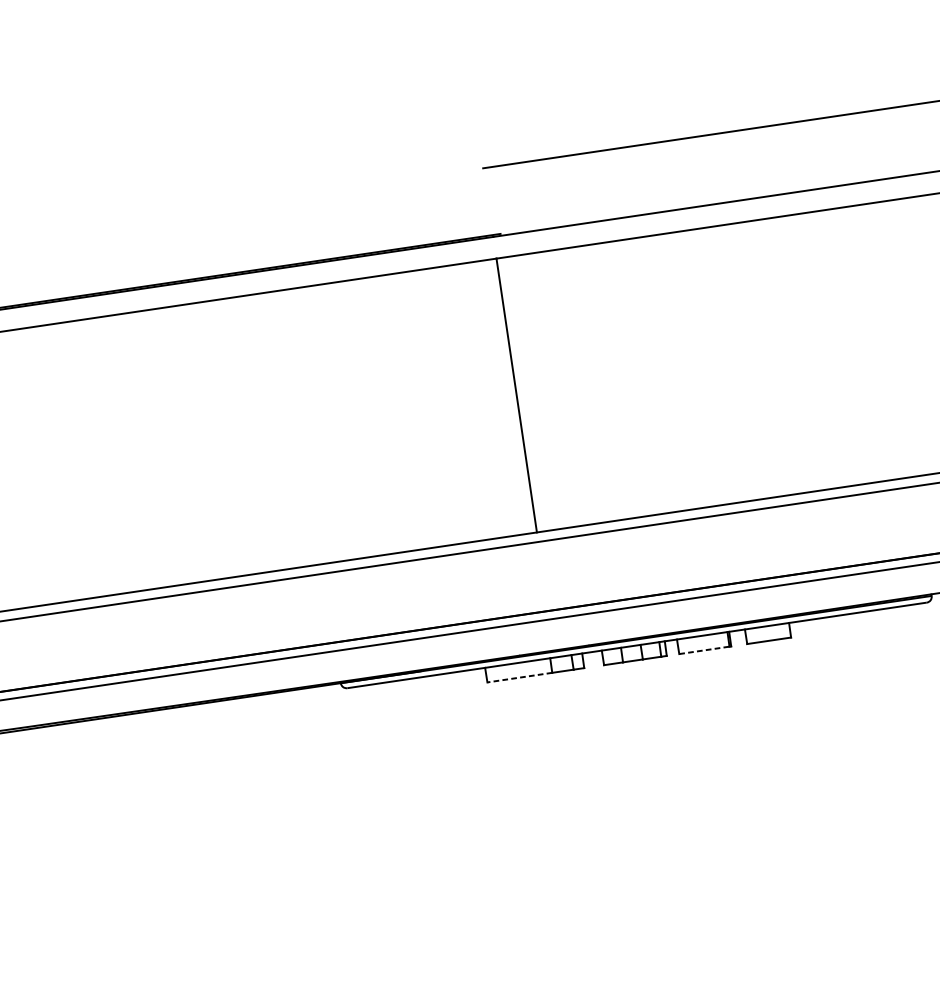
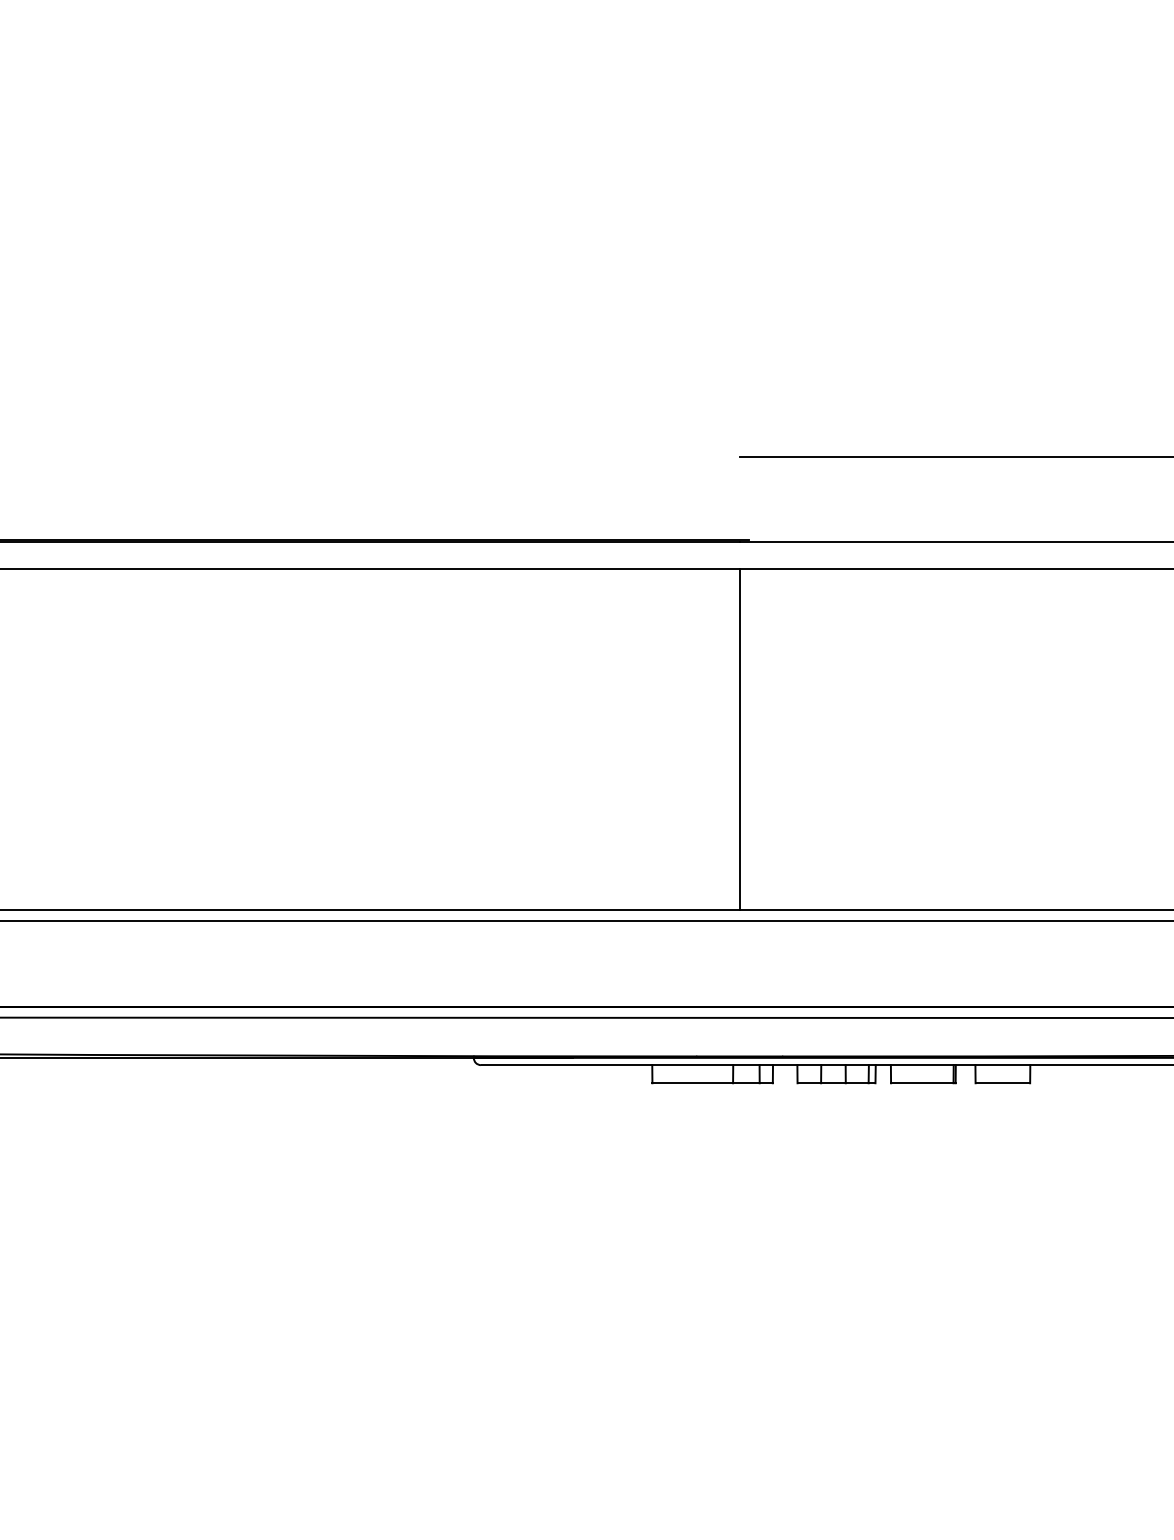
line: (704, 650) -> (922, 1083), dashed -> solid
line: (519, 677) -> (692, 1083), dashed -> solid

